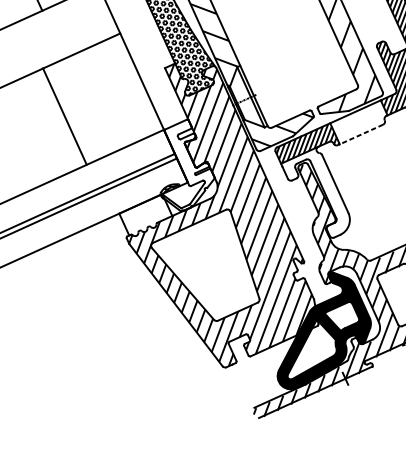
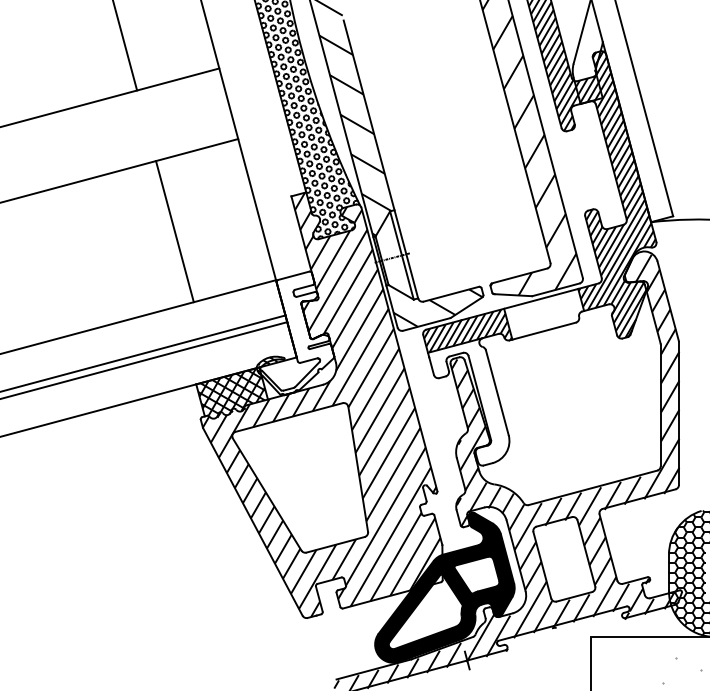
line: (64, 116) -> (174, 231), moved
line: (360, 134) -> (542, 331), dashed -> solid
hatch: (144, 215) -> (230, 392), added

